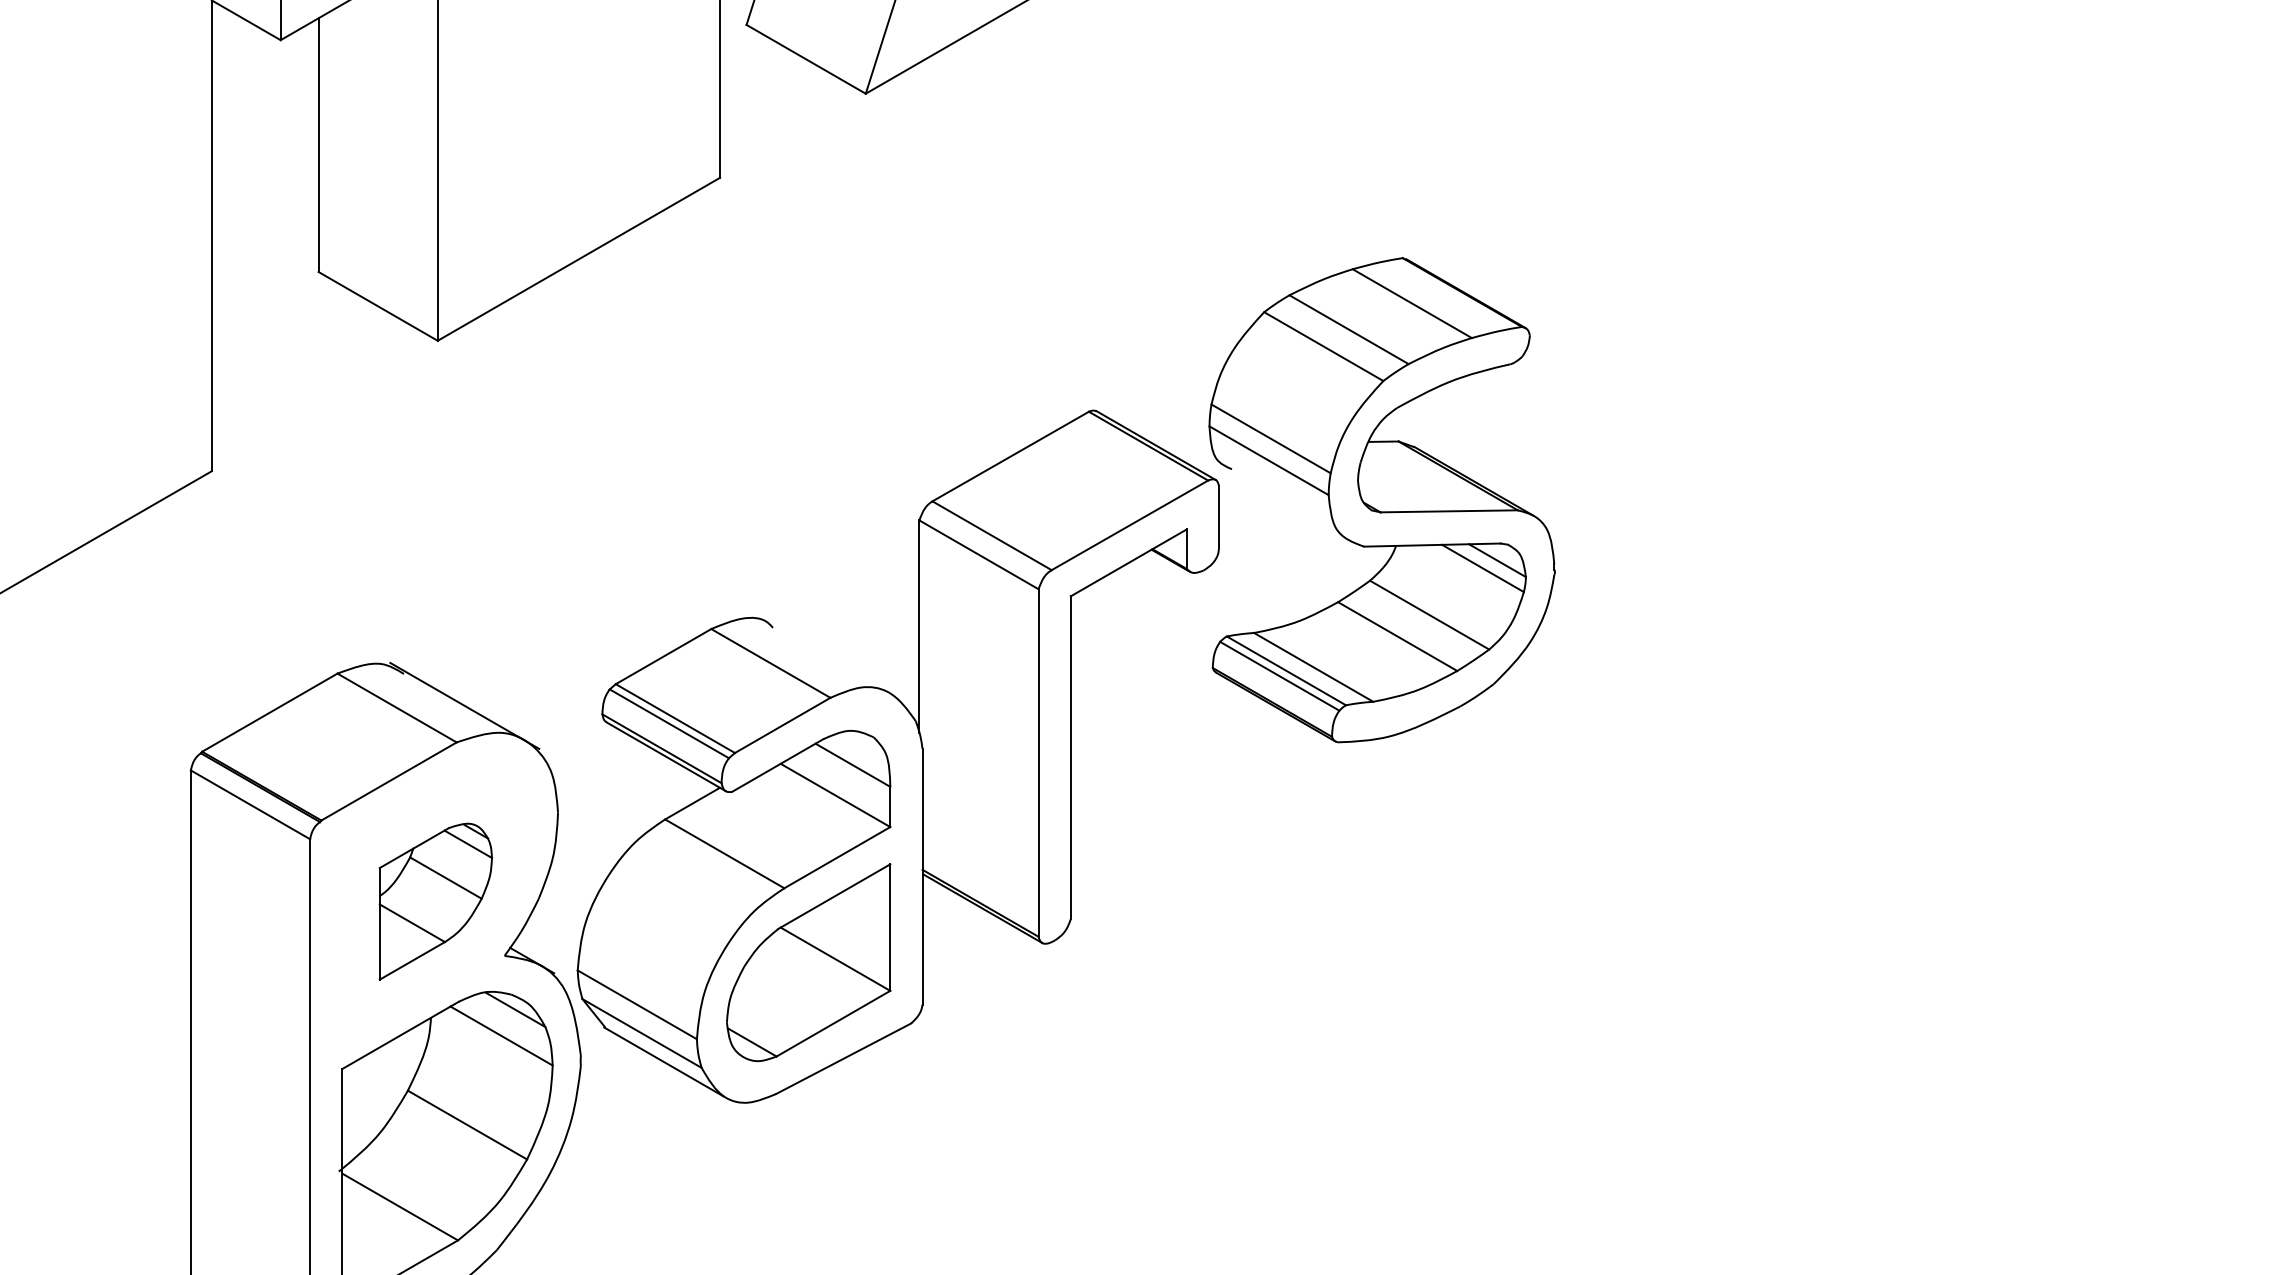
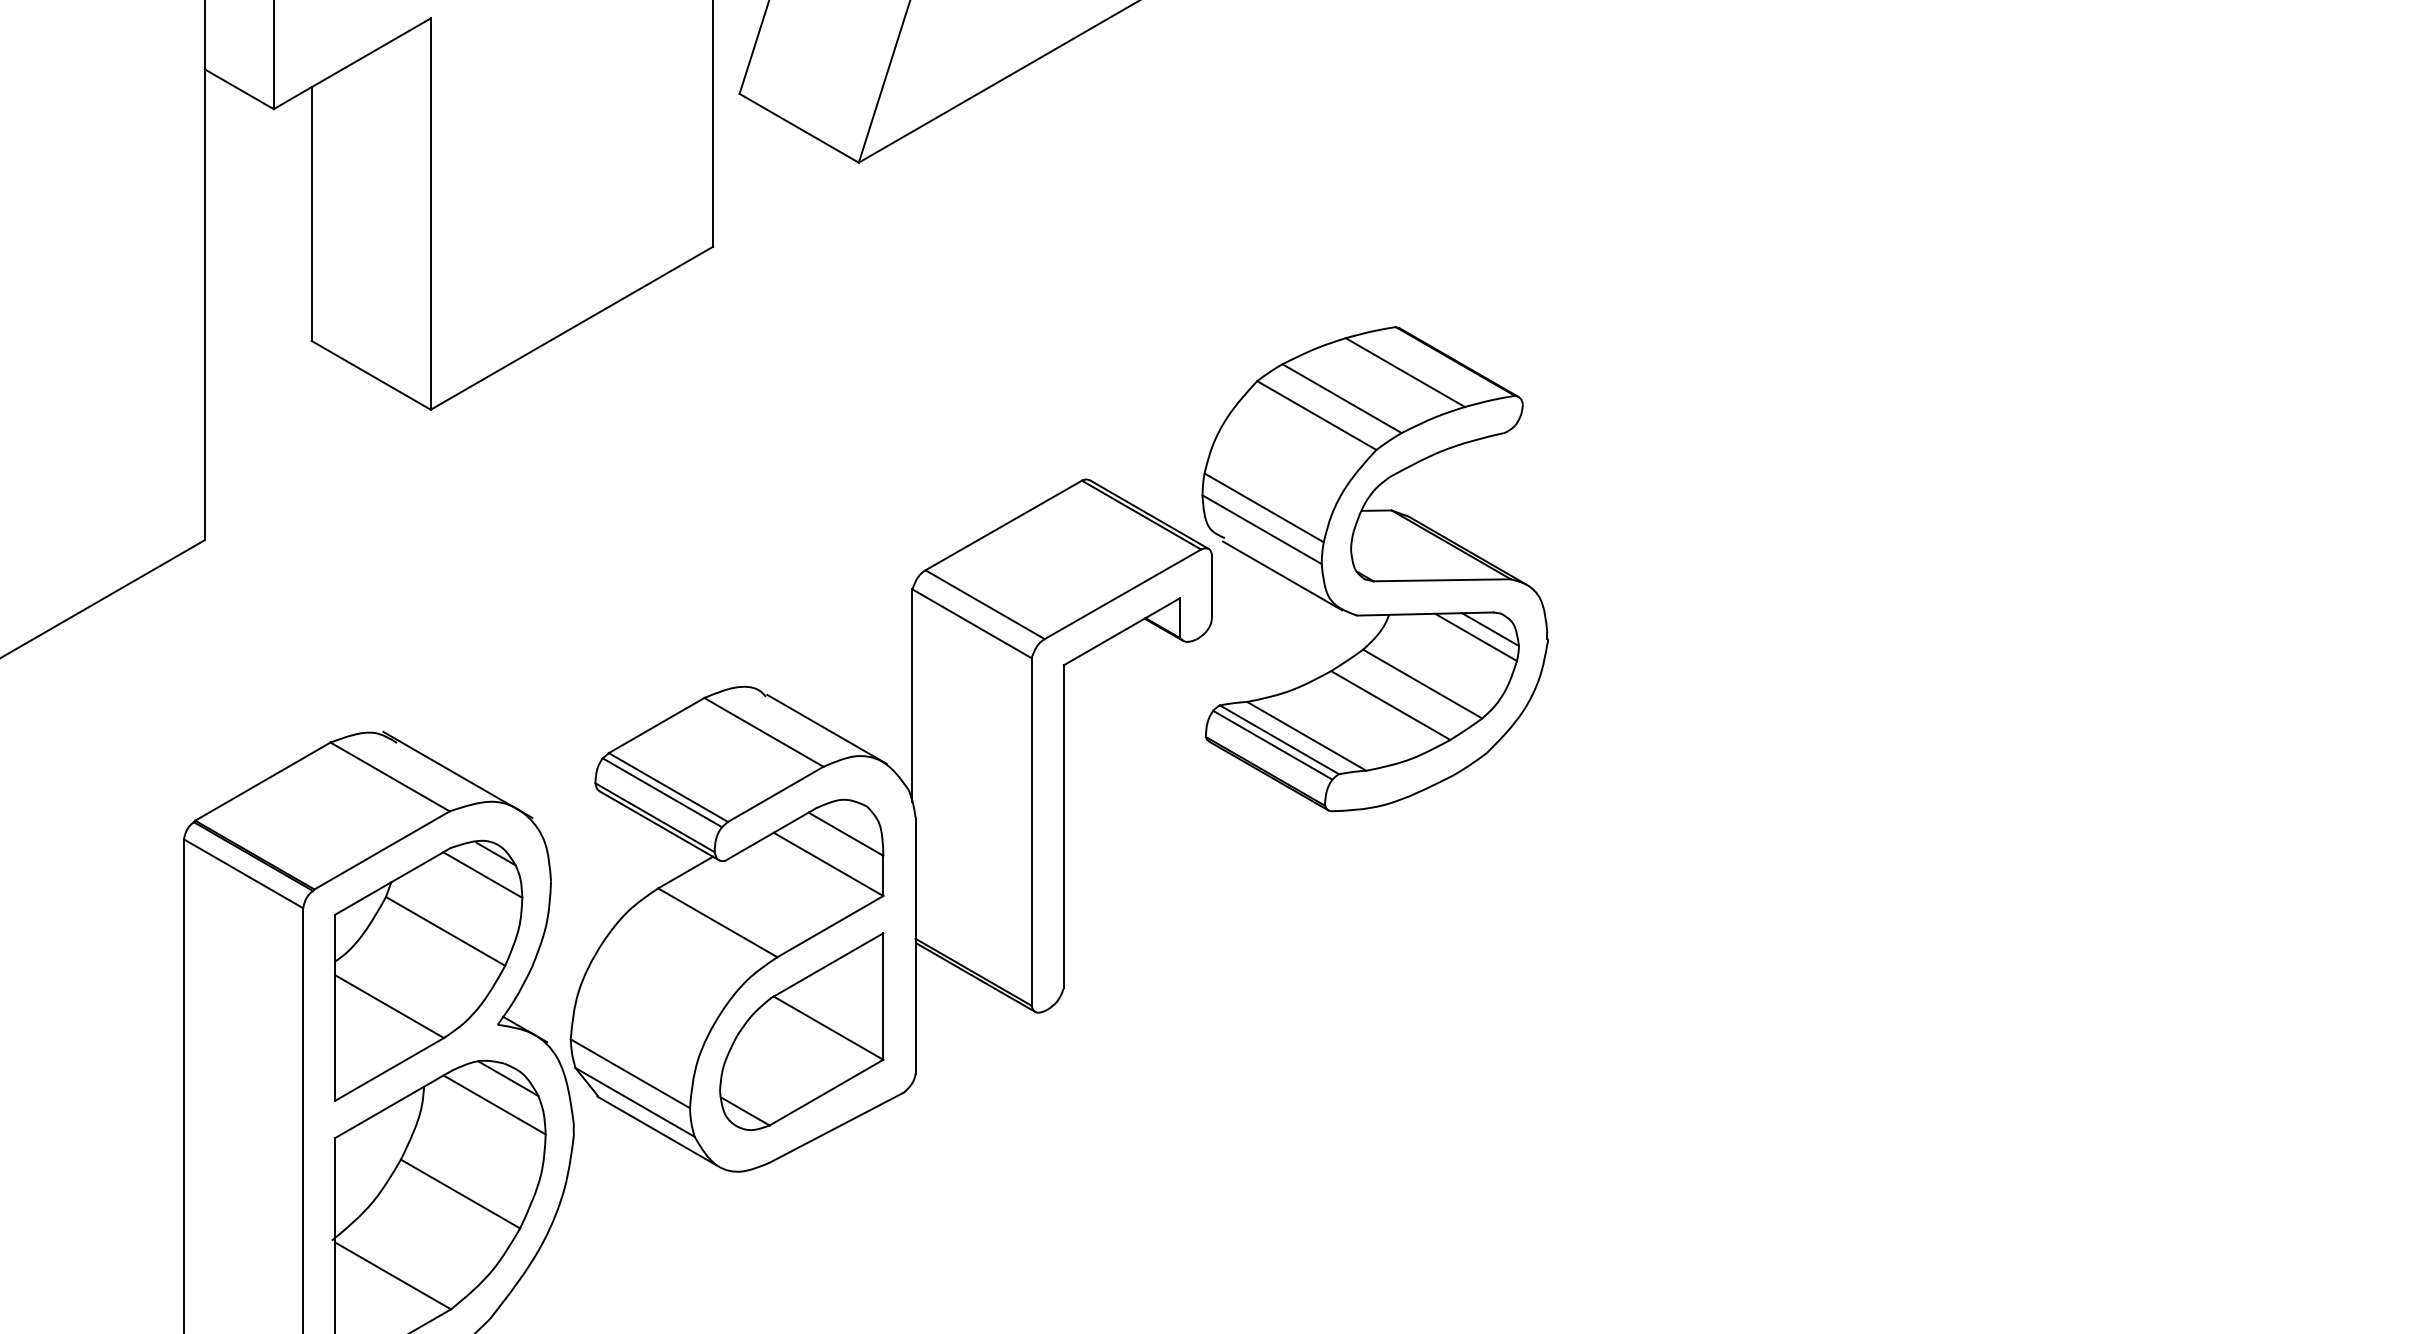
line: (1289, 506) -> (1282, 575), added
line: (833, 659) -> (826, 728), added
part: (435, 901) -> (428, 970), size x1.67

